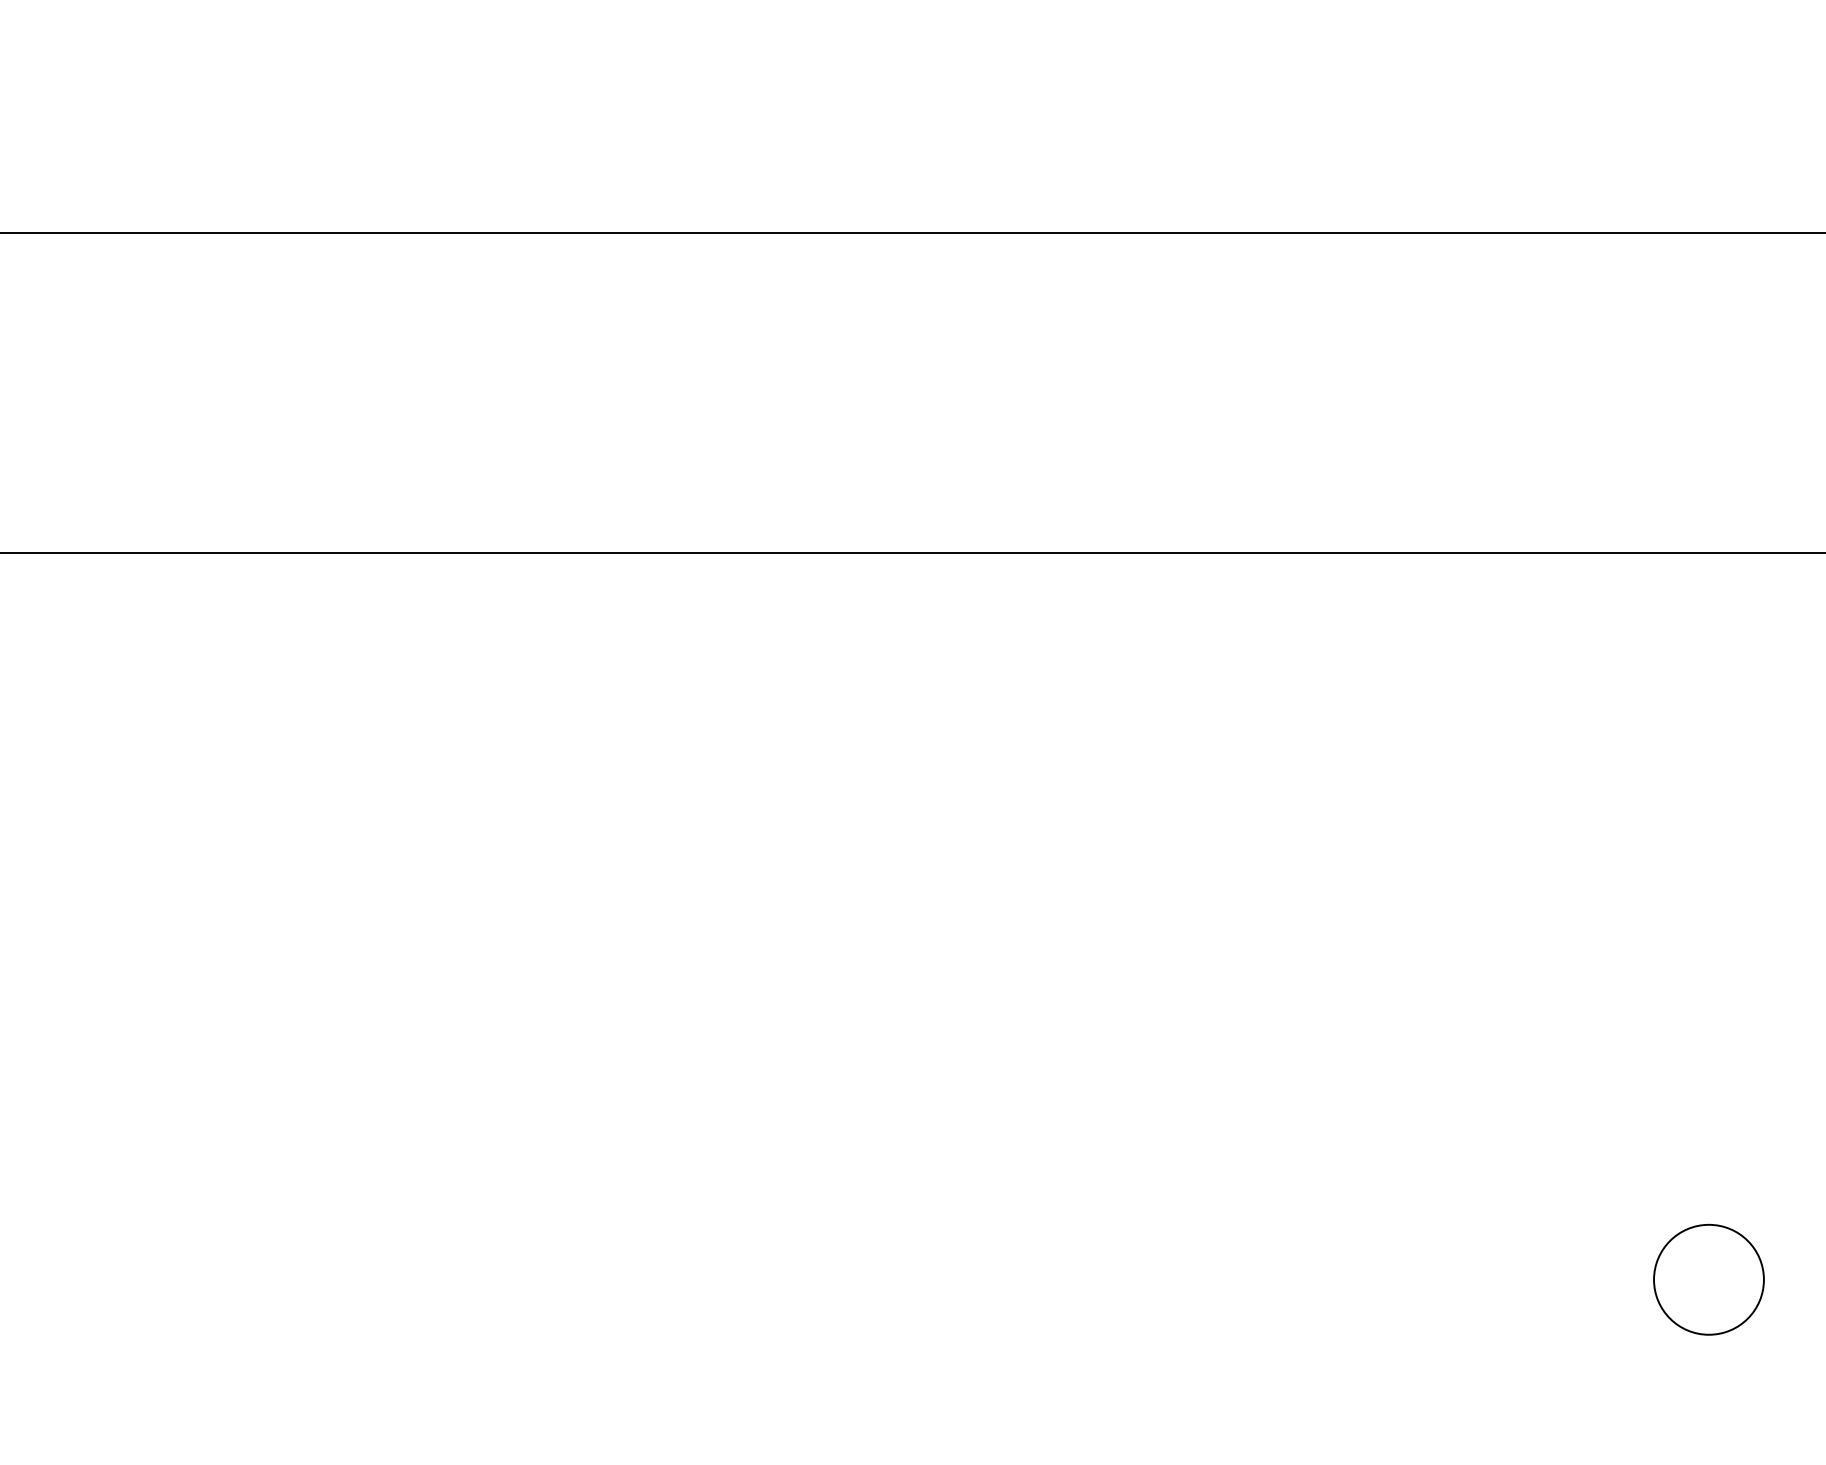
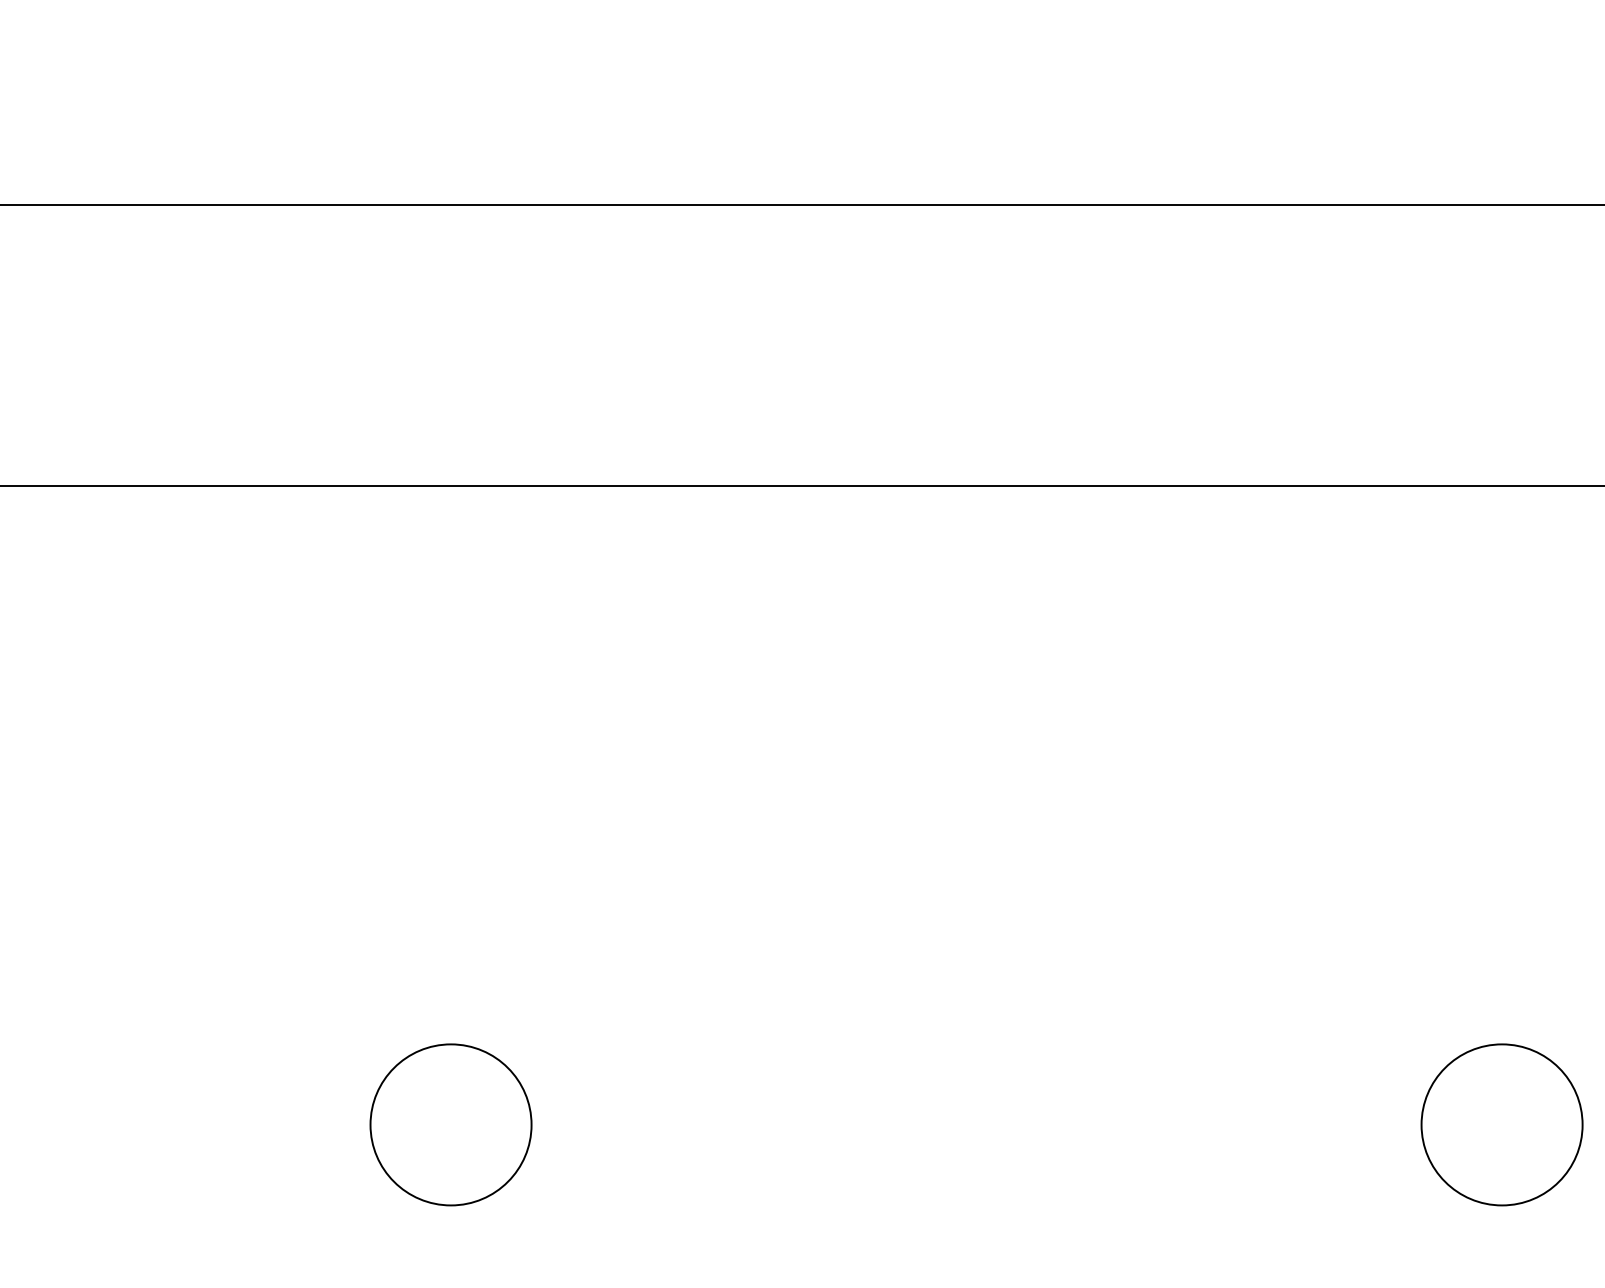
circle: (512, 1279) -> (450, 1124), added
circle: (1708, 1279) -> (1501, 1124), size x1.67

